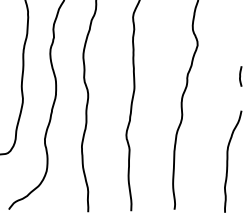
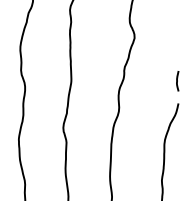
line: (240, 76) -> (177, 81), moved

